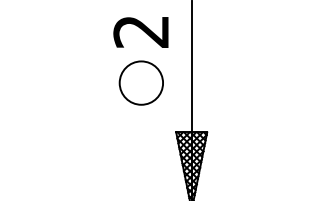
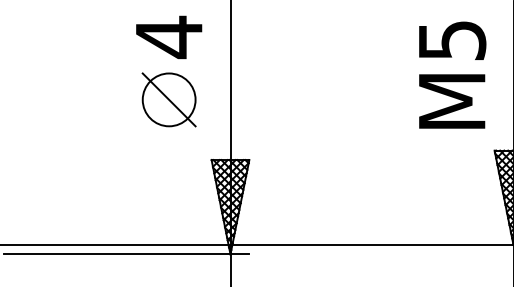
text: (140, 31) -> (168, 37), 2 -> 4
line: (140, 82) -> (168, 99), added

